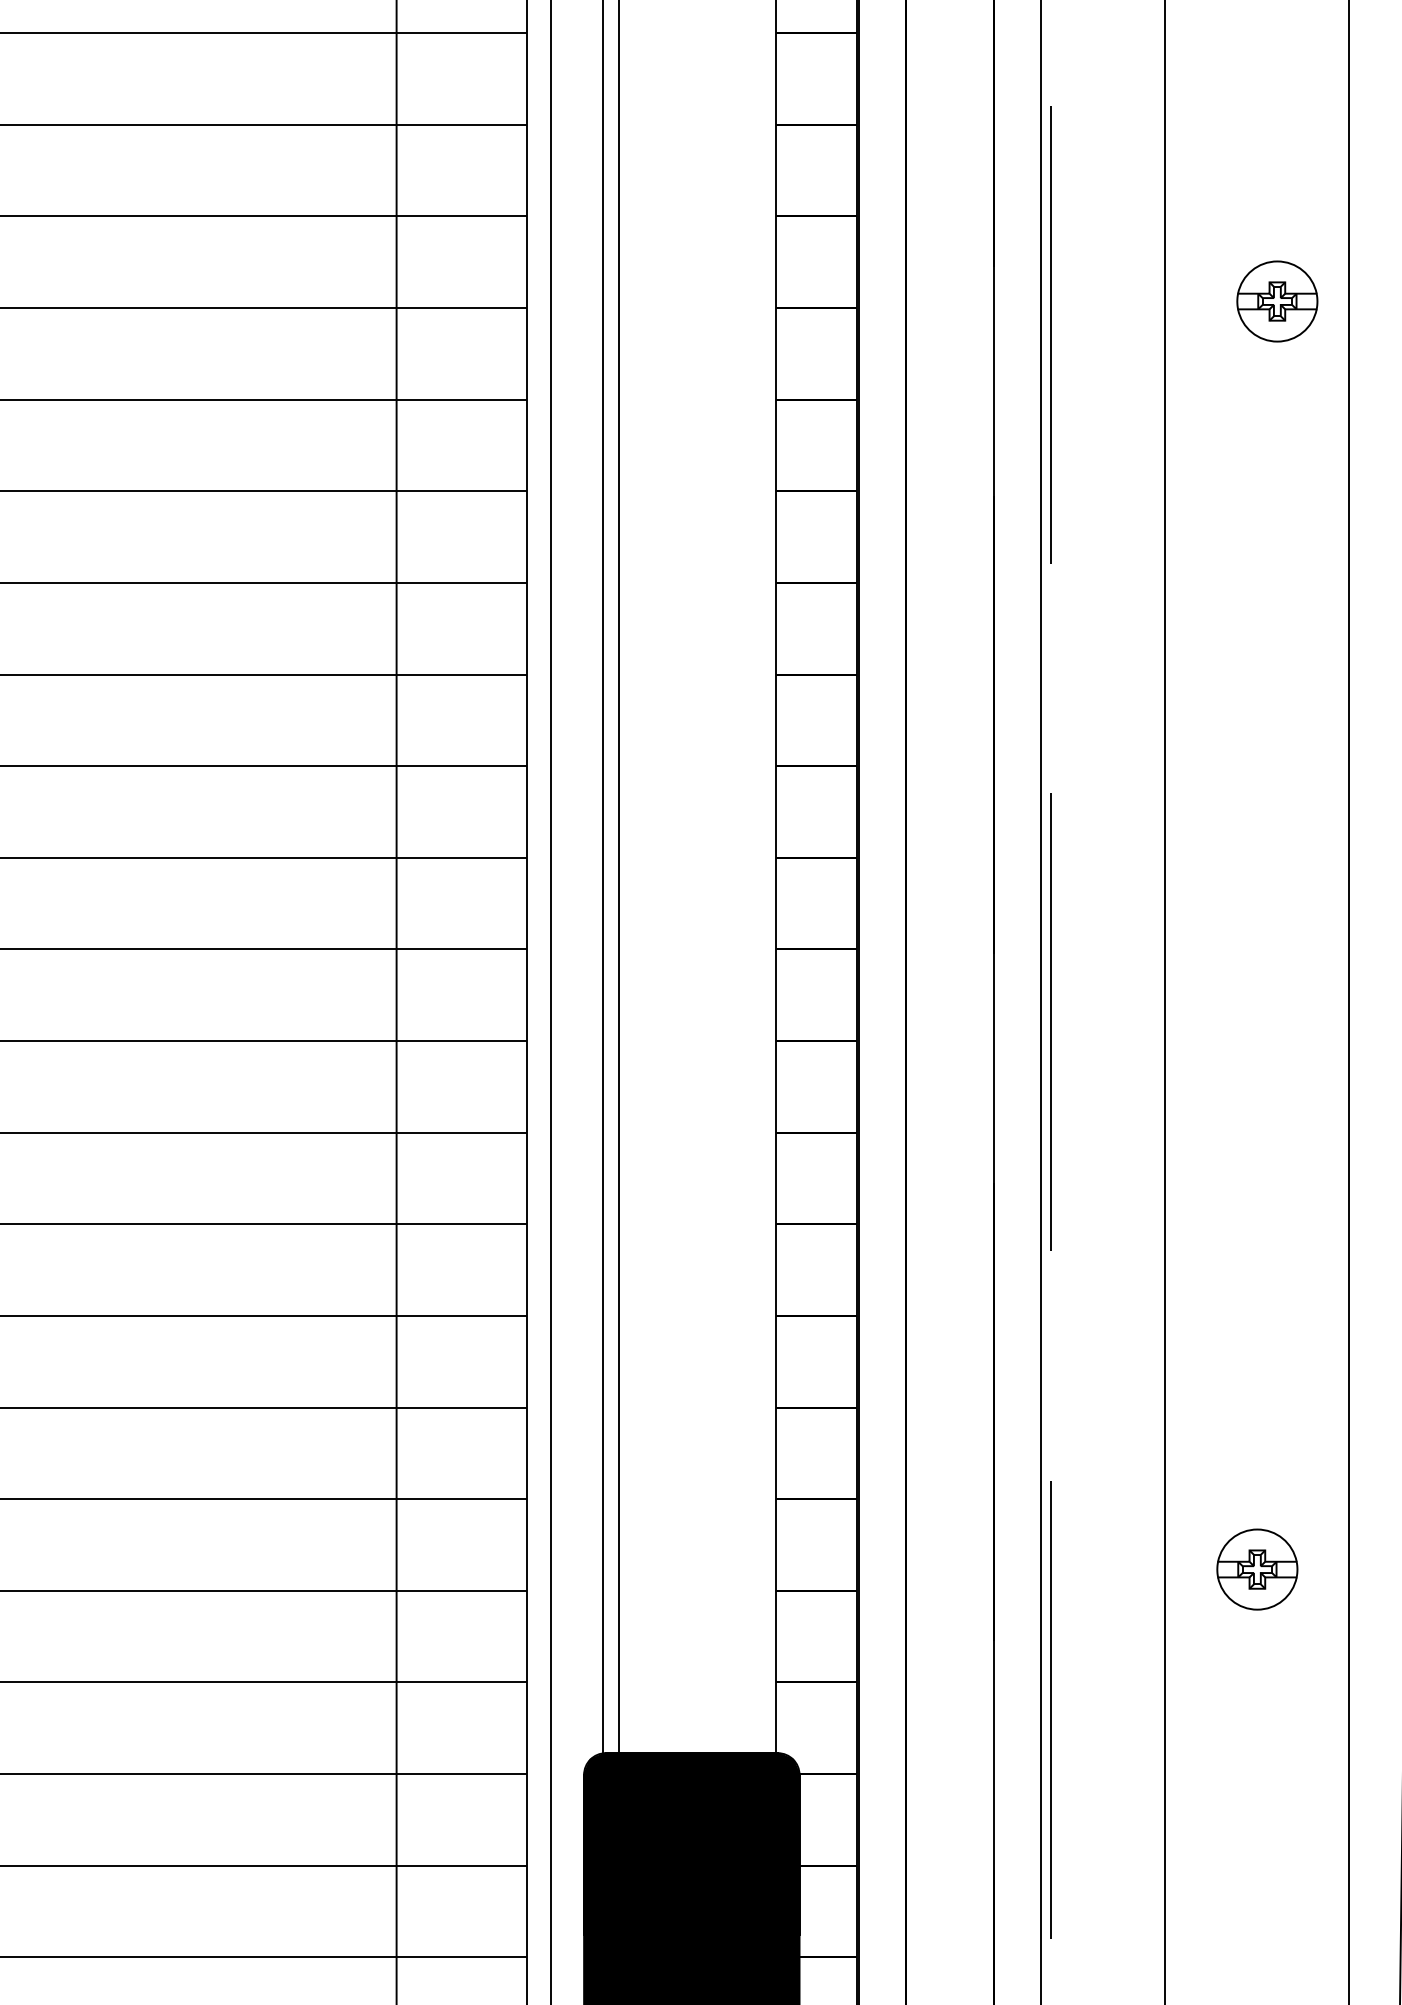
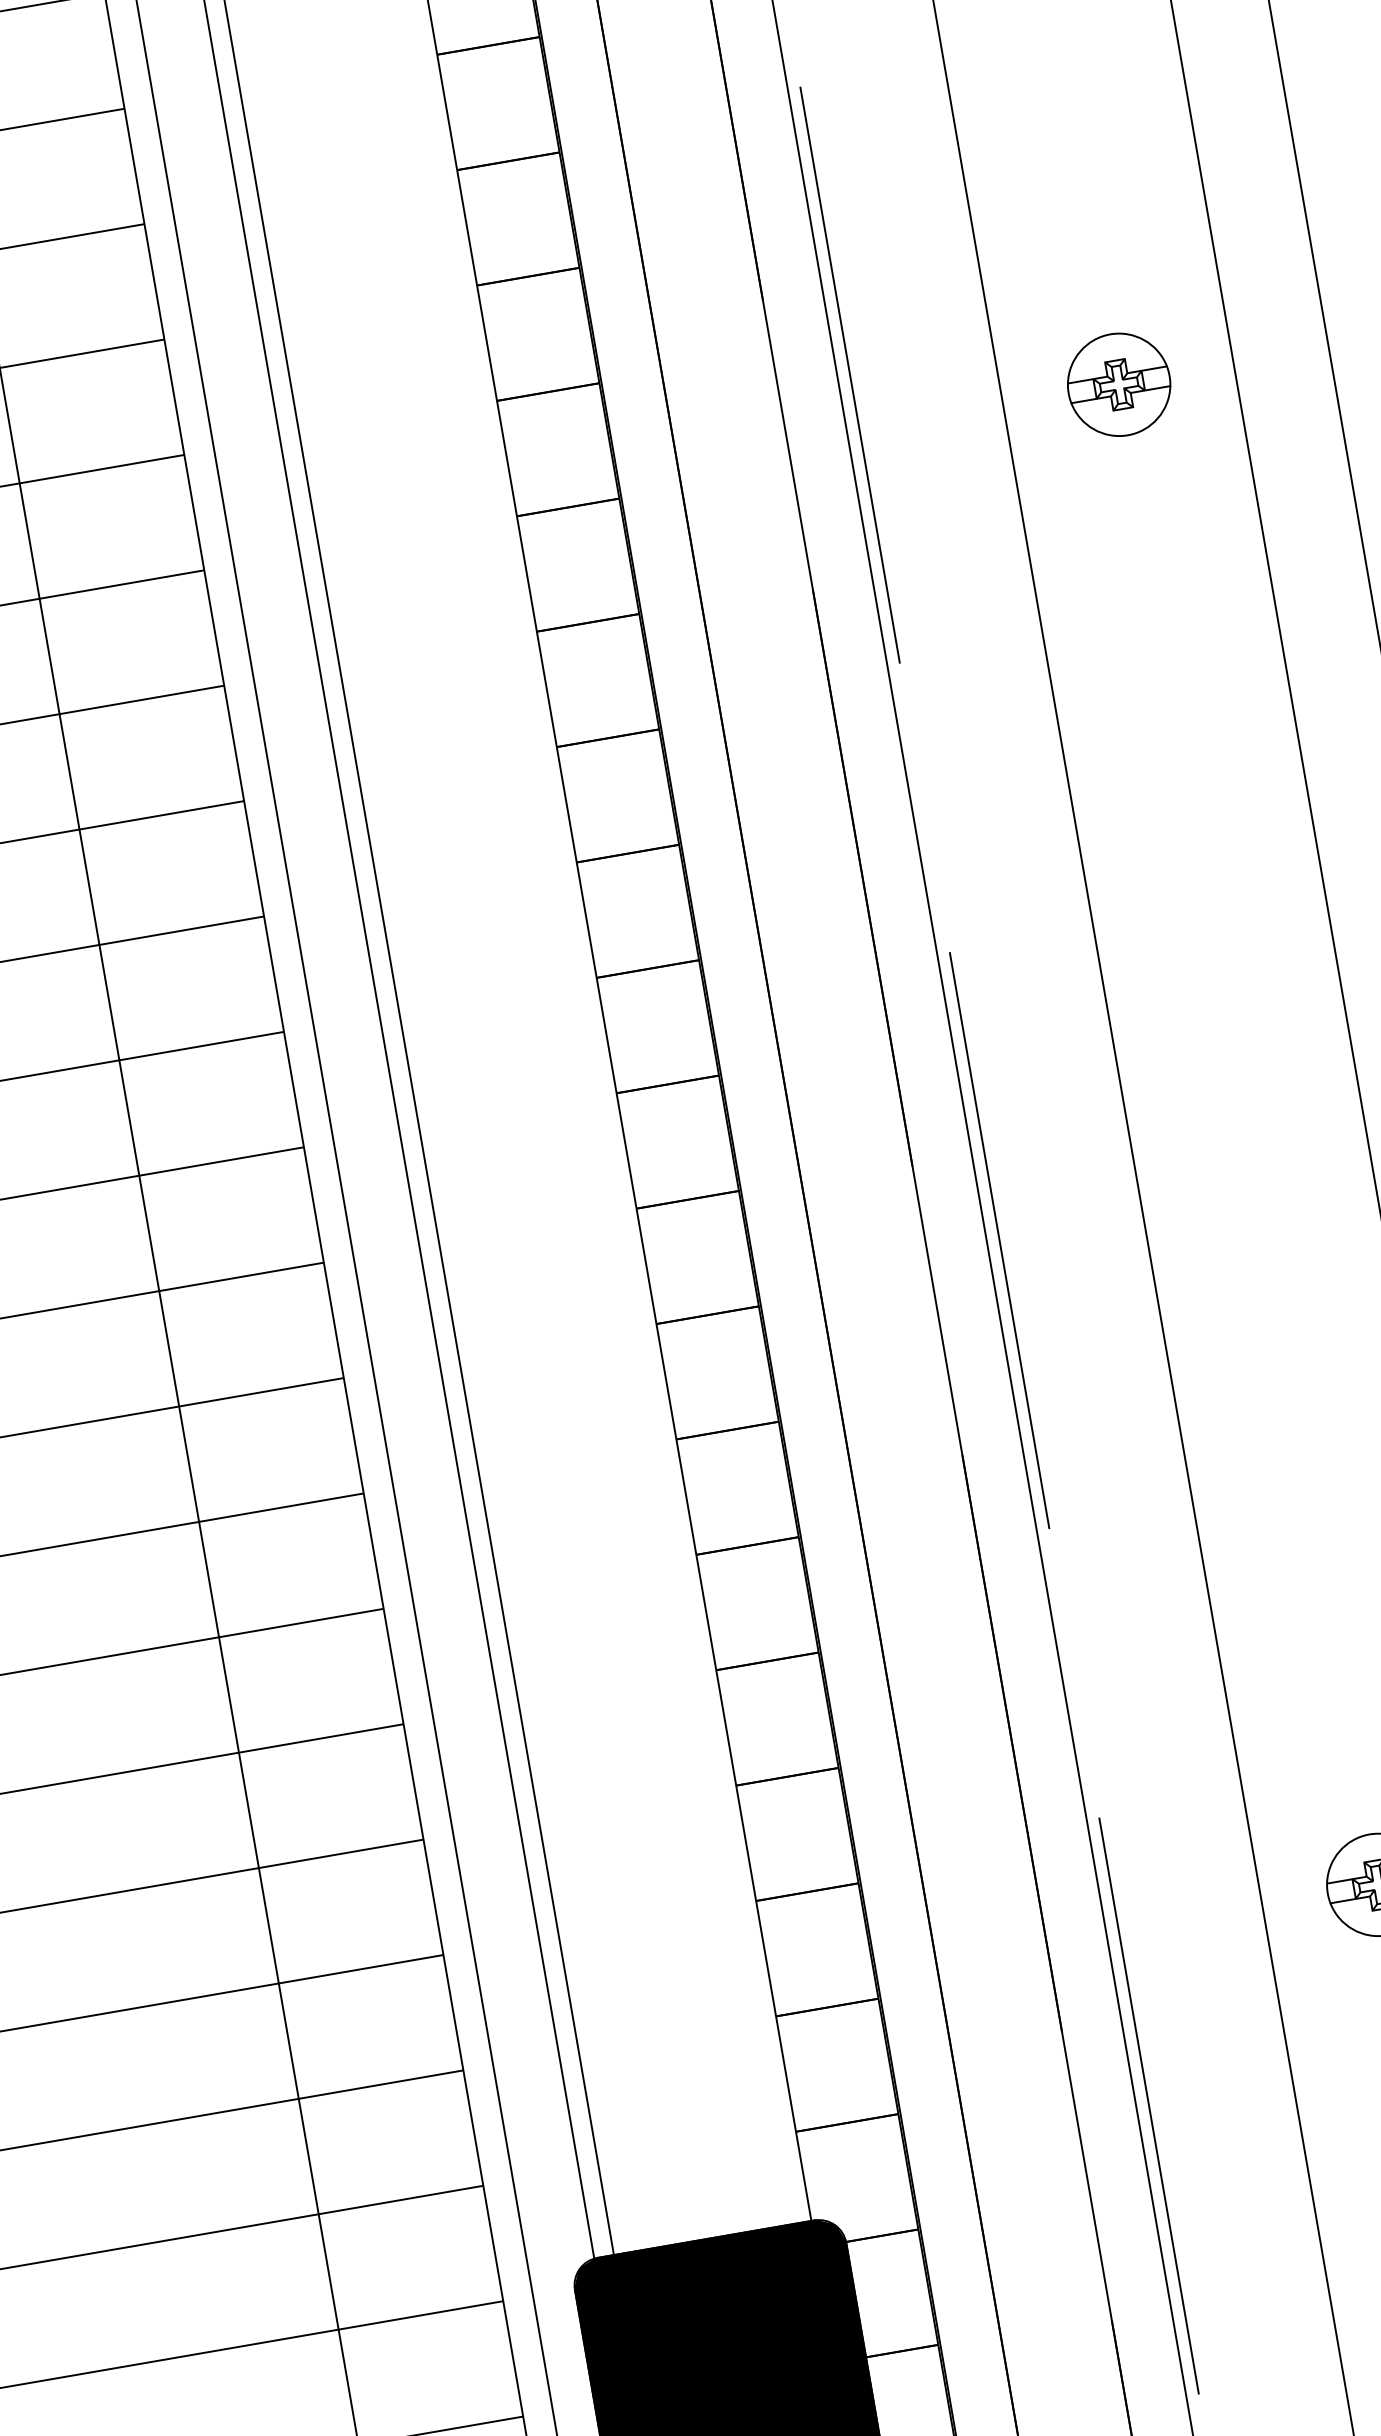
part: (1277, 301) -> (1119, 384), moved

